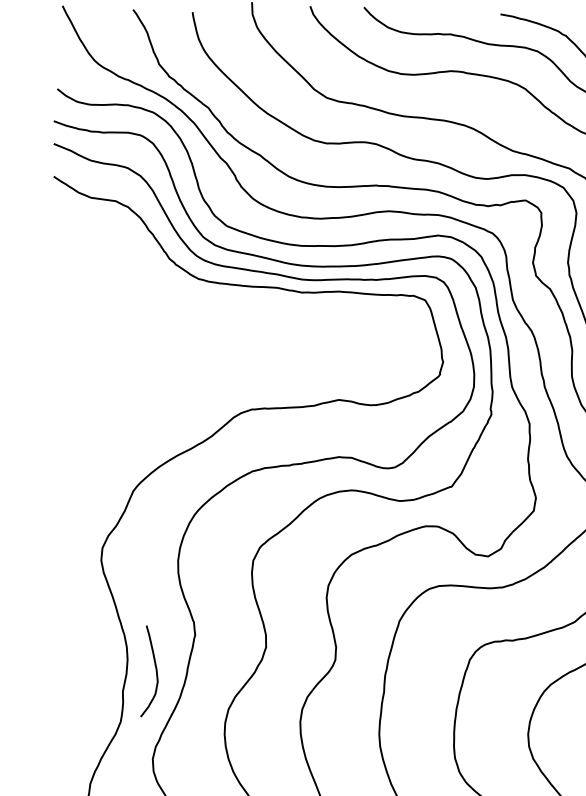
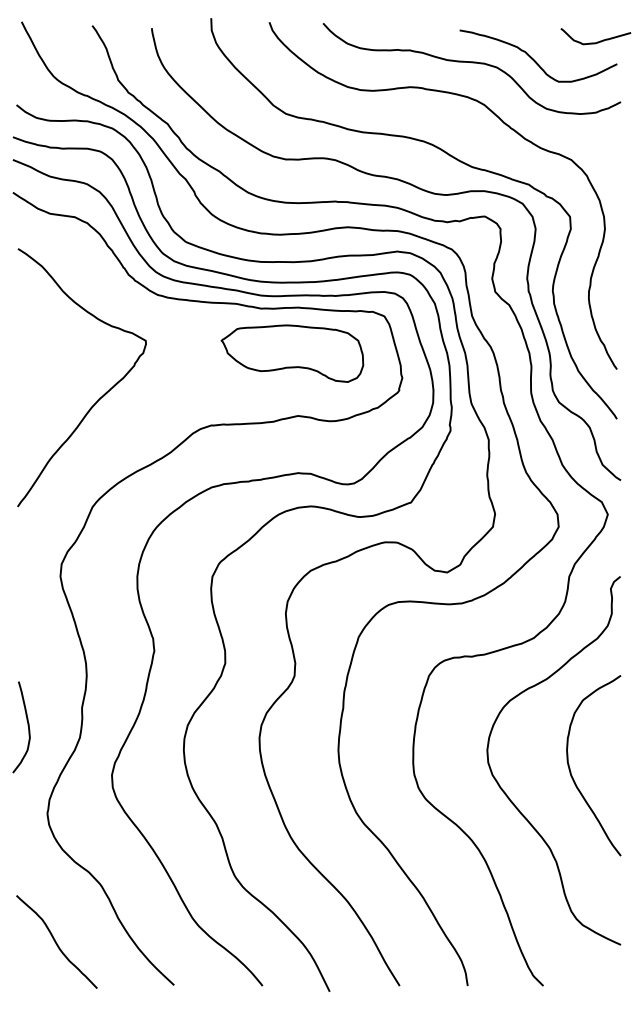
part: (333, 337) -> (292, 353), added
curve: (139, 382) -> (98, 398), added
curve: (155, 669) -> (27, 725), moved

